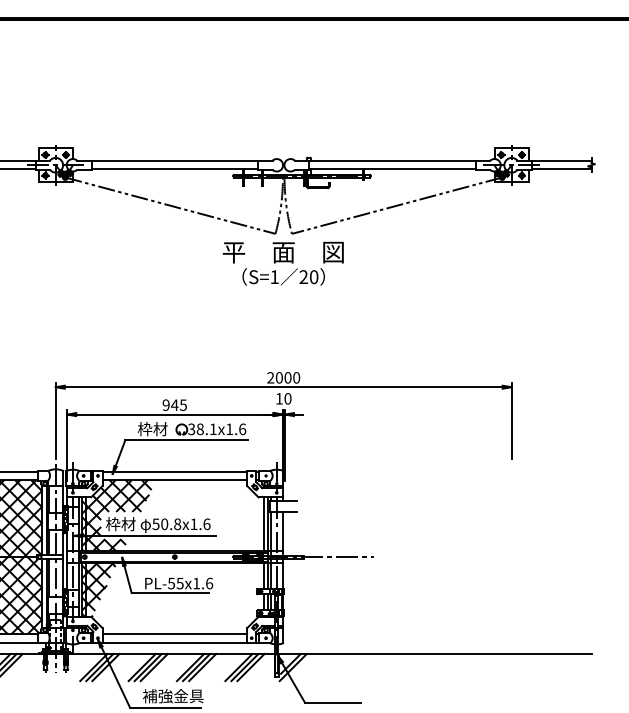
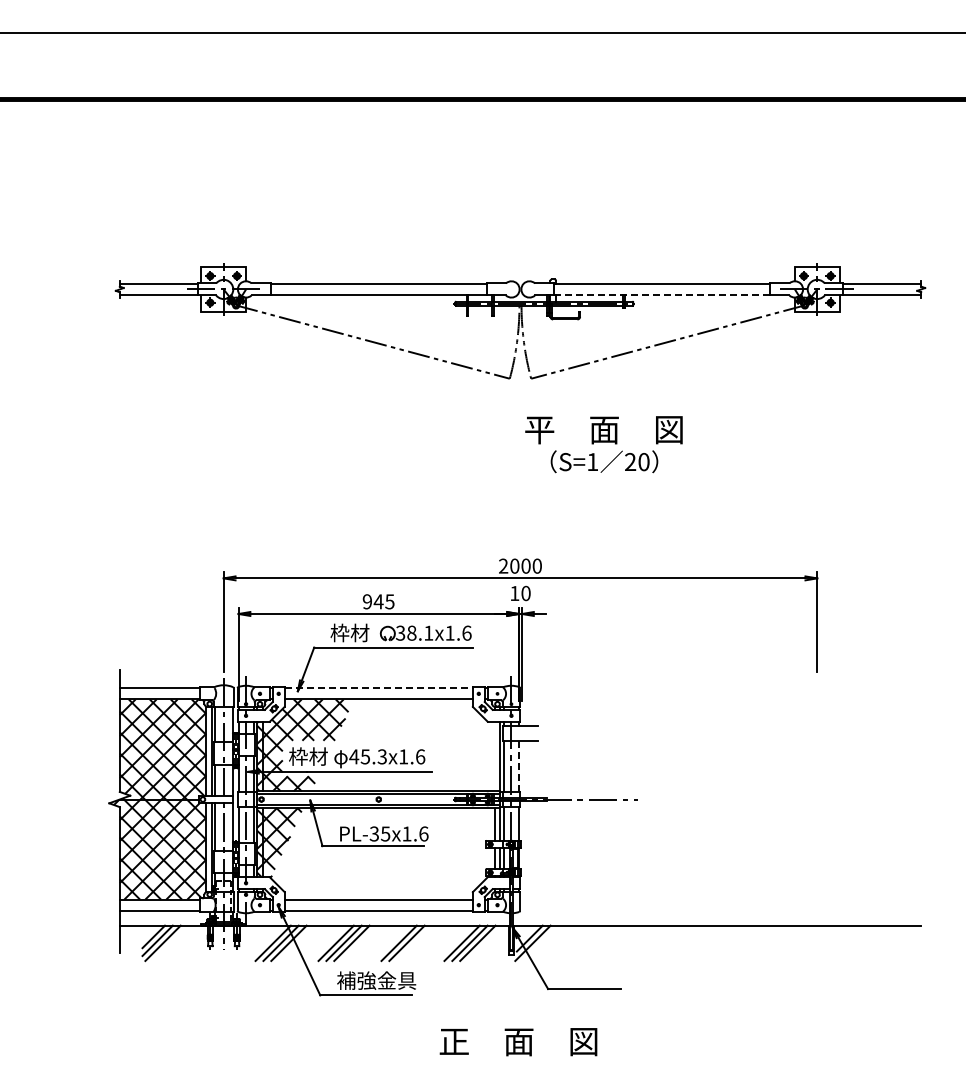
line: (392, 169) -> (662, 294), solid -> dashed
text: (282, 263) -> (603, 444), moved
line: (175, 471) -> (379, 688), solid -> dashed
text: (166, 524) -> (368, 756), 50.8x1.6 -> 45.3x1.6
line: (263, 524) -> (494, 756), removed
line: (282, 531) -> (519, 766), solid -> dashed
text: (171, 583) -> (374, 833), PL-55x1.6 -> PL-35x1.6
line: (202, 667) -> (414, 943), removed

